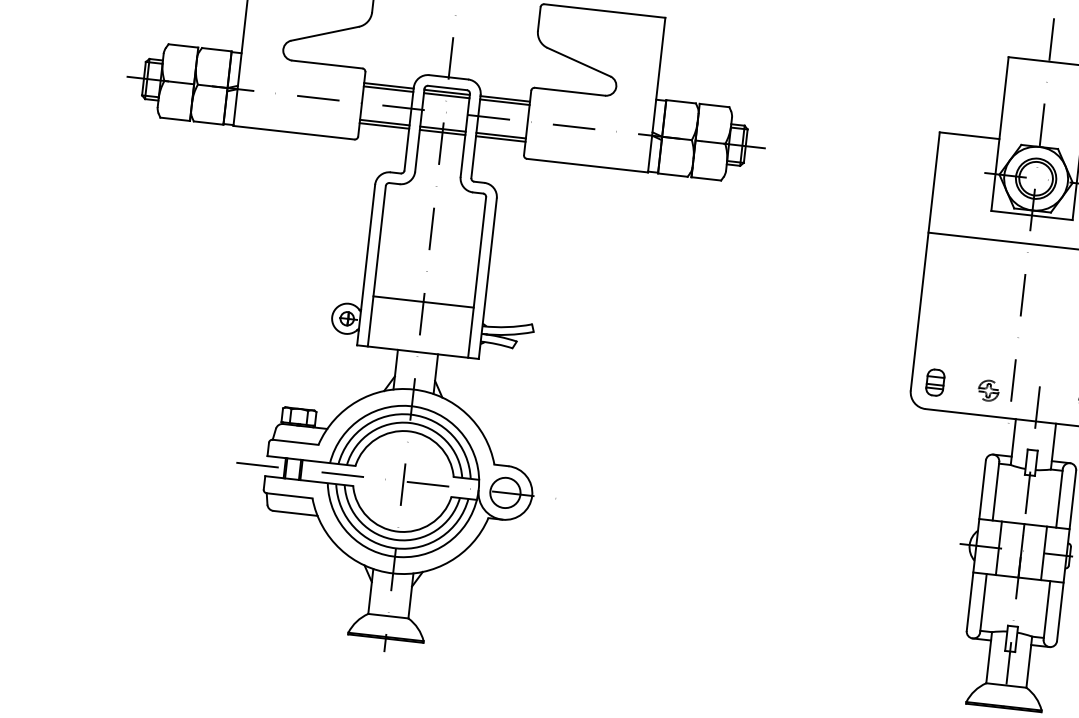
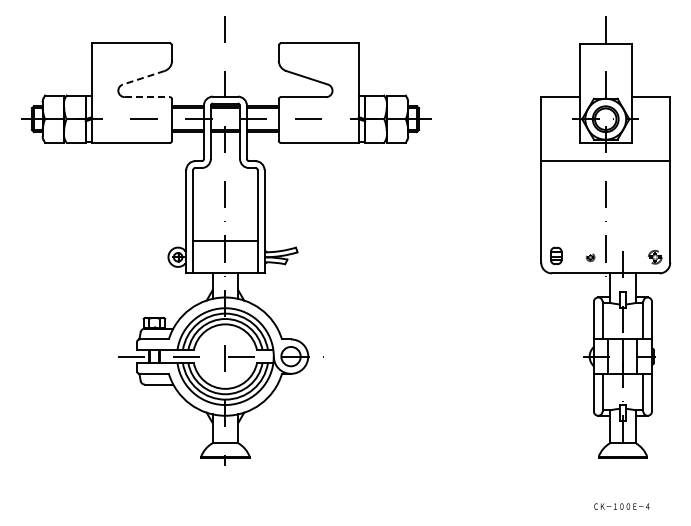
line: (324, 33) -> (143, 77), solid -> dashed
line: (327, 65) -> (147, 97), solid -> dashed
part: (988, 391) -> (590, 257), size x0.6

